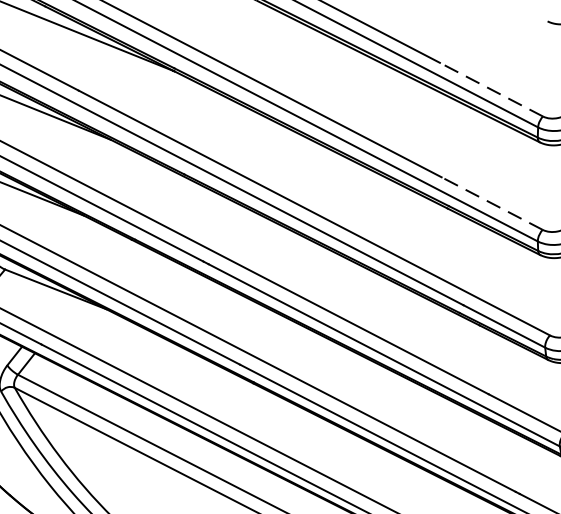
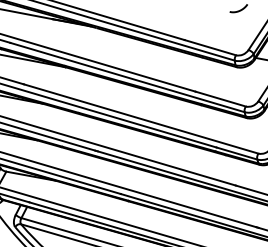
line: (491, 89) -> (210, 47), dashed -> solid
line: (492, 202) -> (220, 98), dashed -> solid

